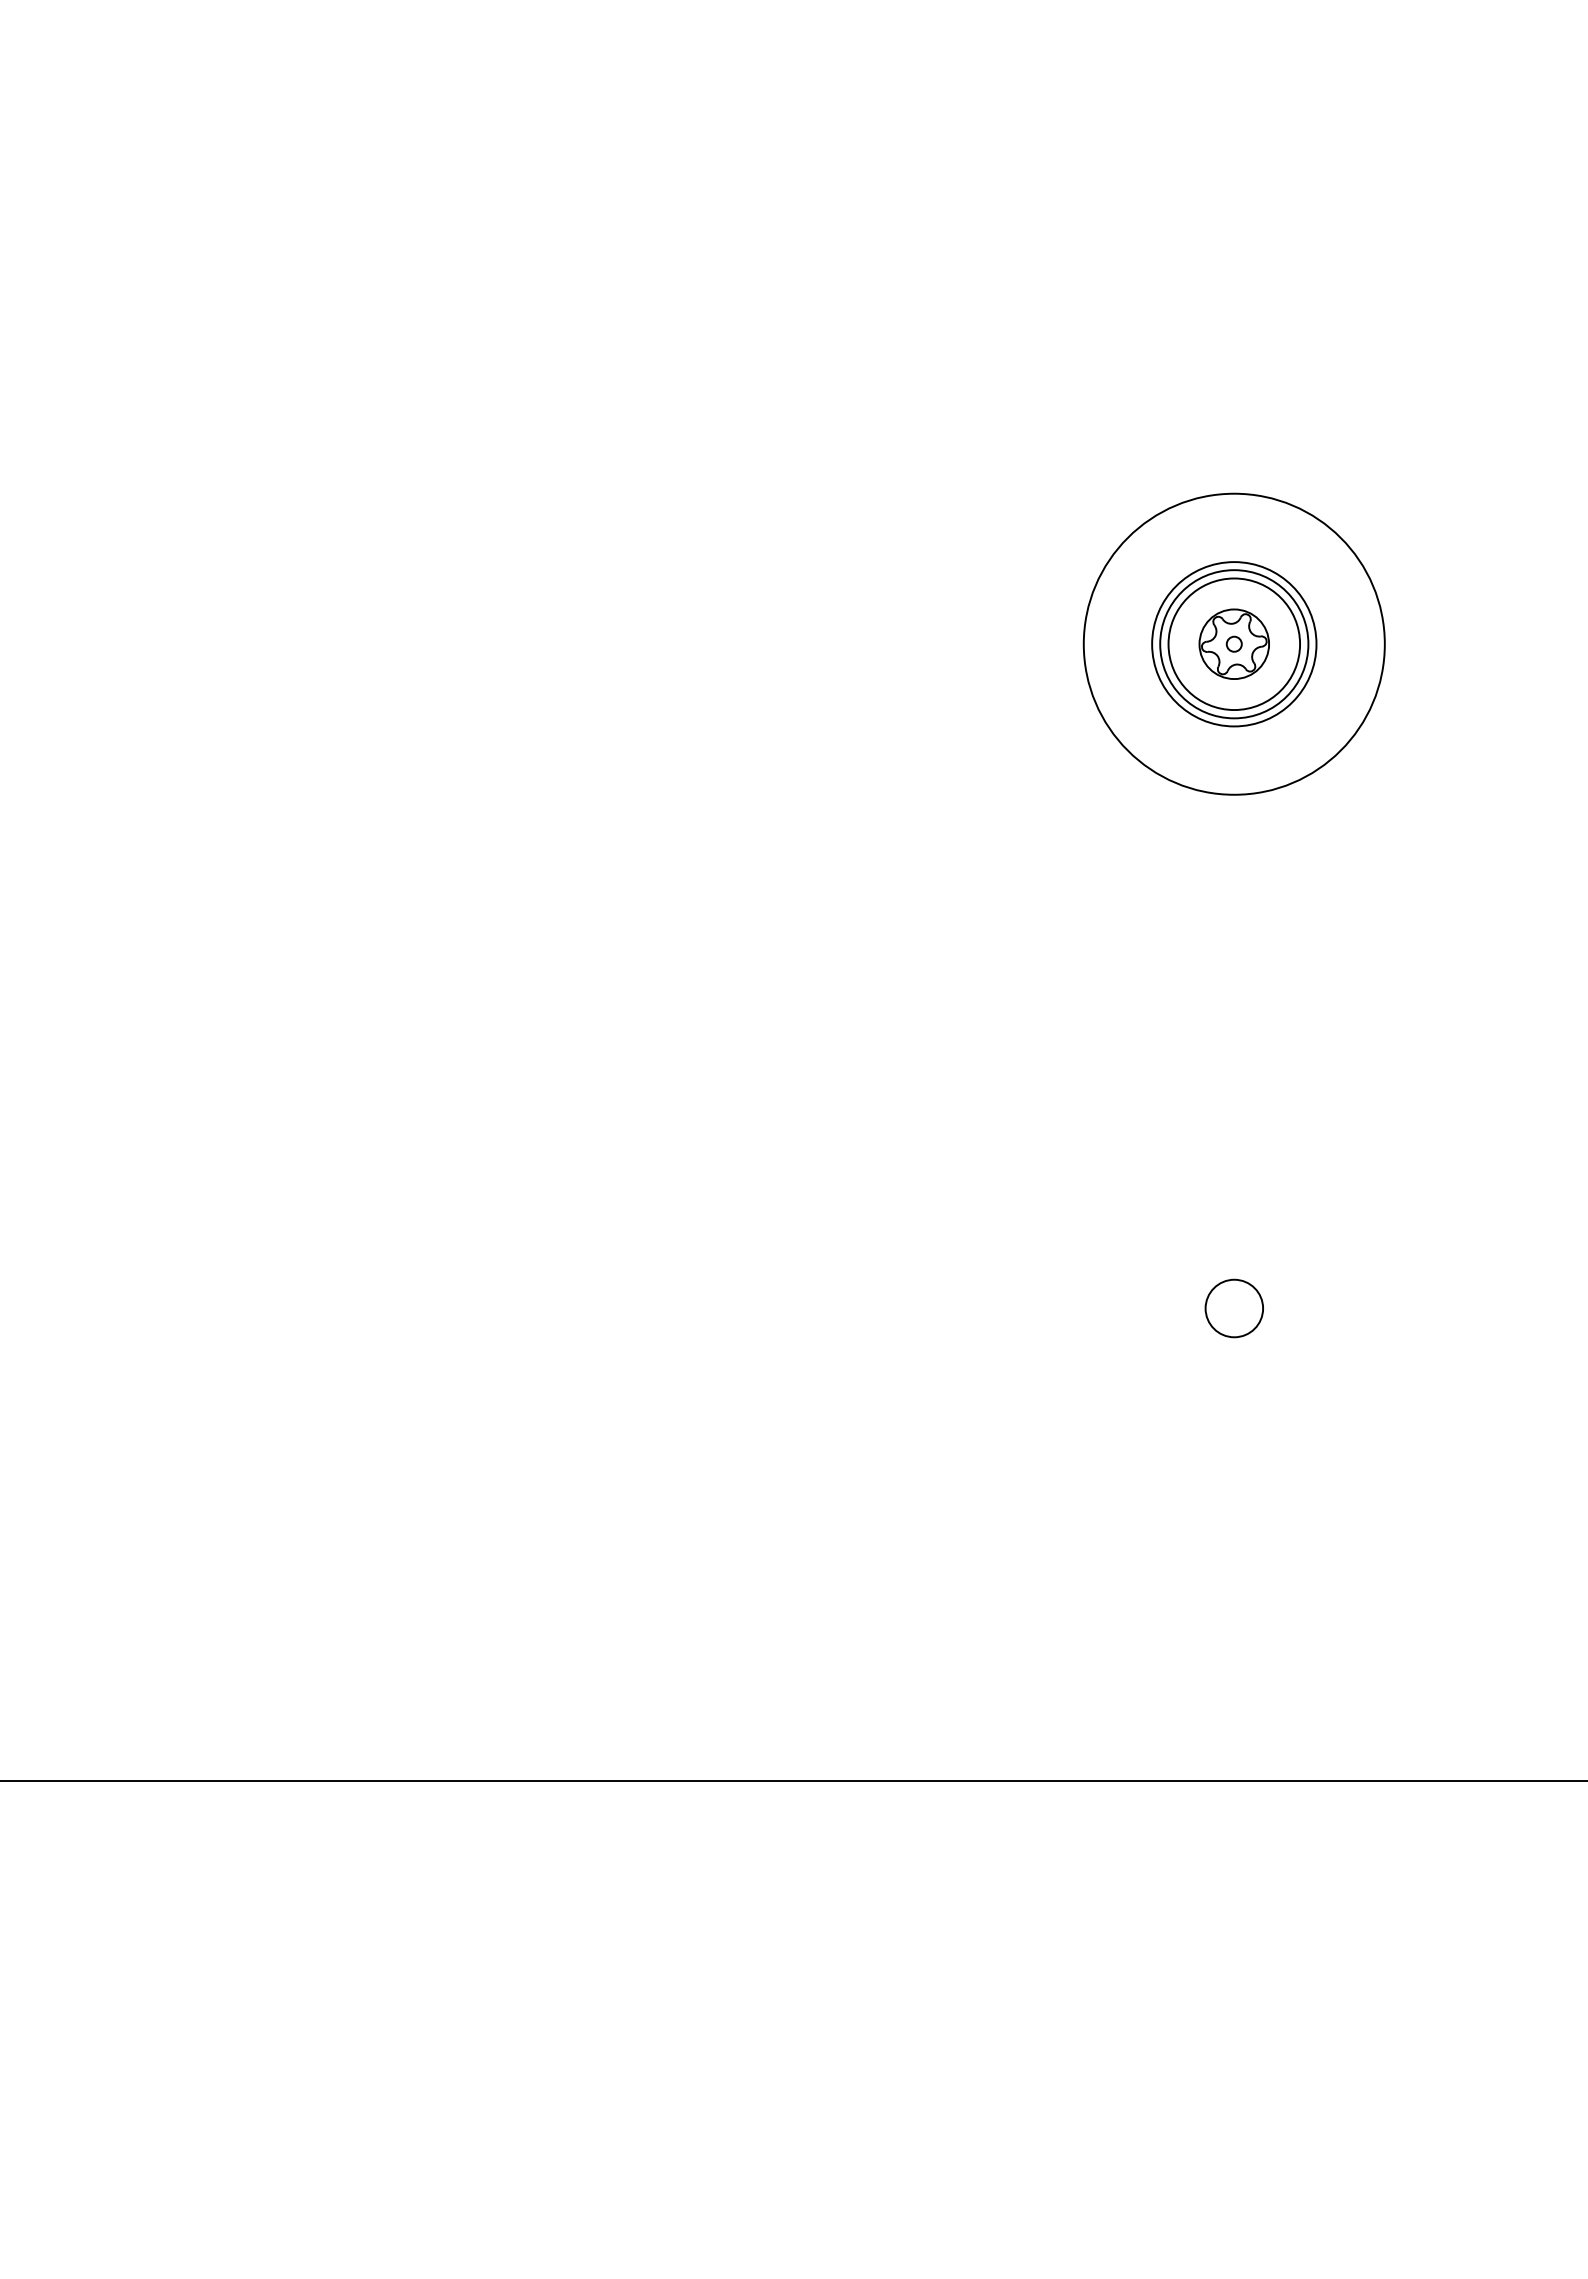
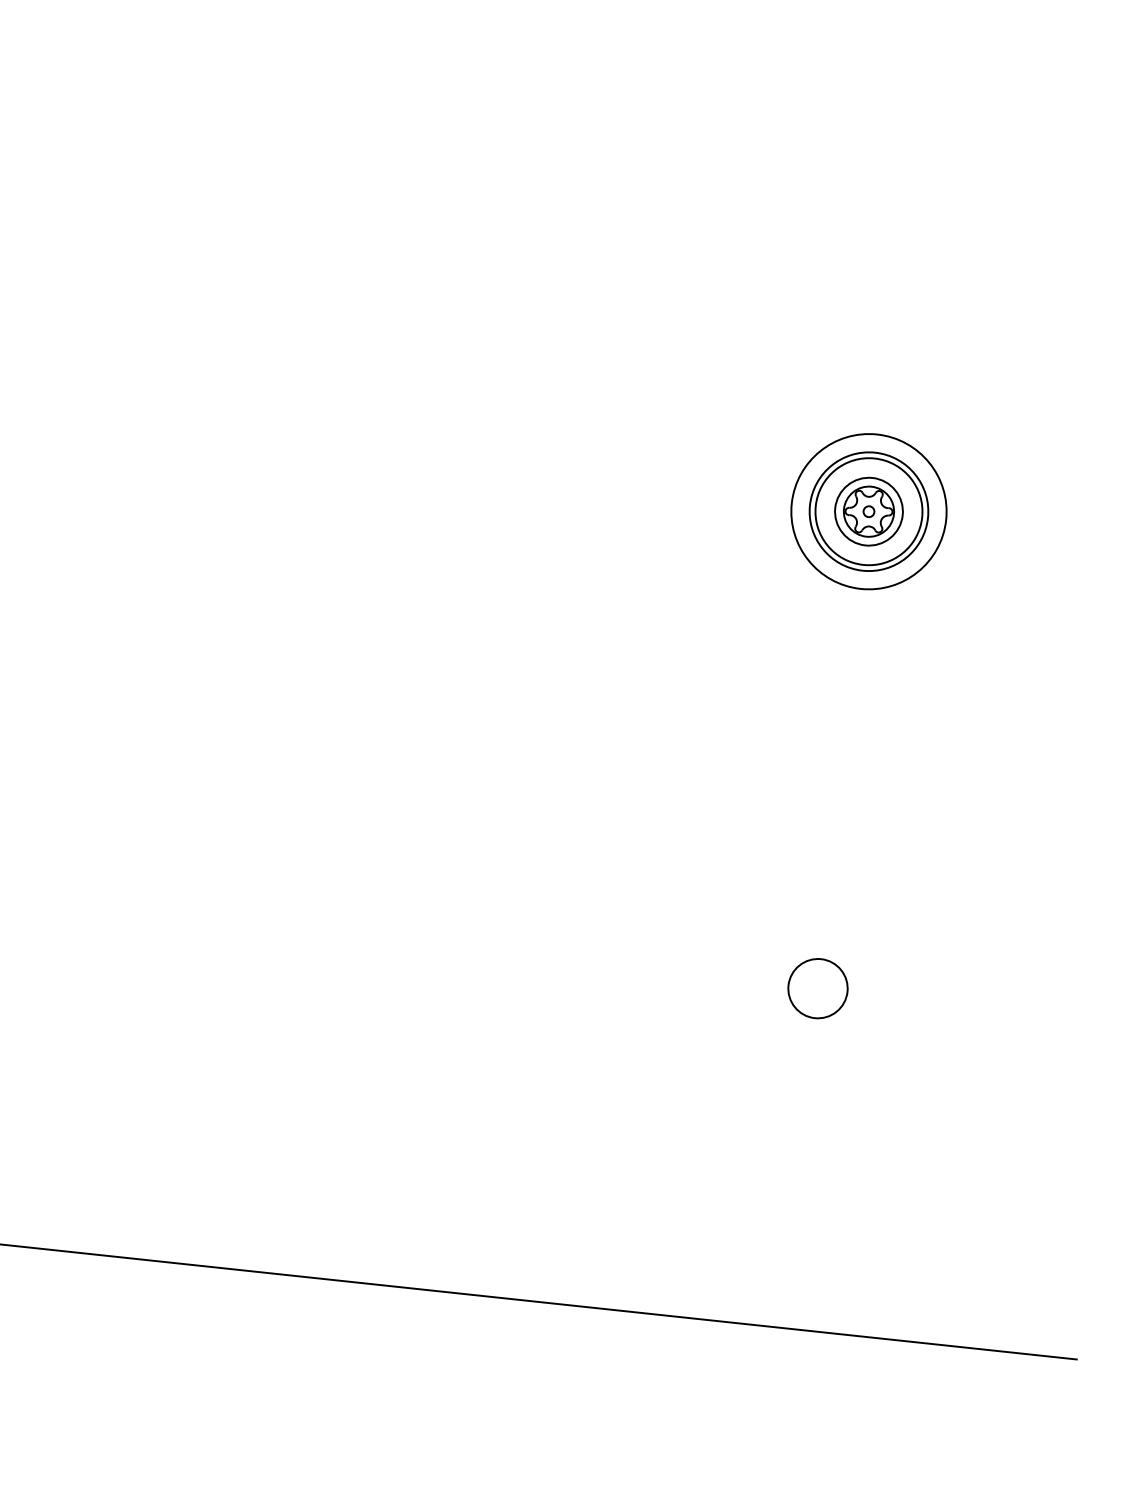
circle: (1233, 643) -> (868, 511), size x0.71
circle: (1234, 644) -> (869, 511), size x0.71
circle: (1234, 1308) -> (818, 988), size x1.43

